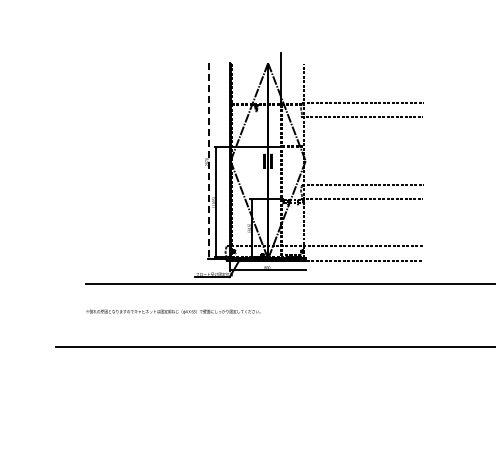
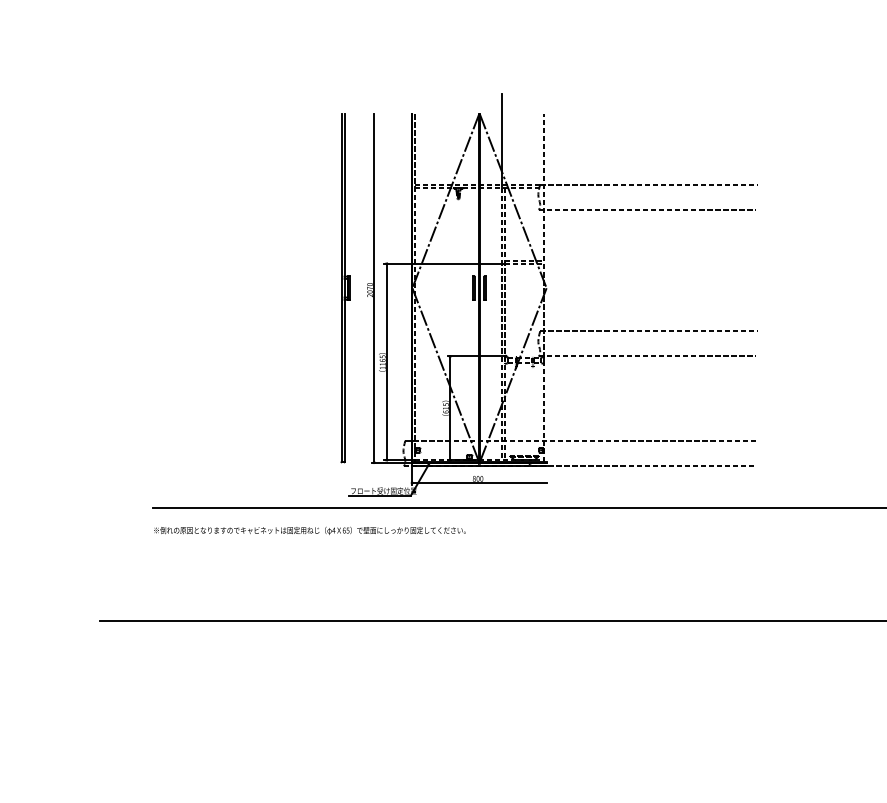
part: (192, 161) -> (344, 288), added
line: (209, 161) -> (374, 288), dashed -> solid
text: (173, 311) -> (310, 530), moved

